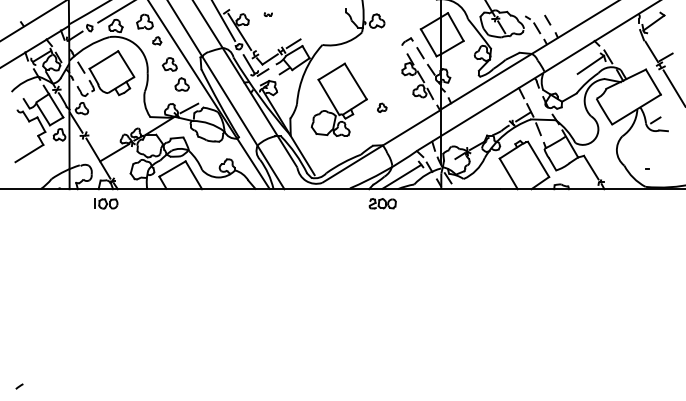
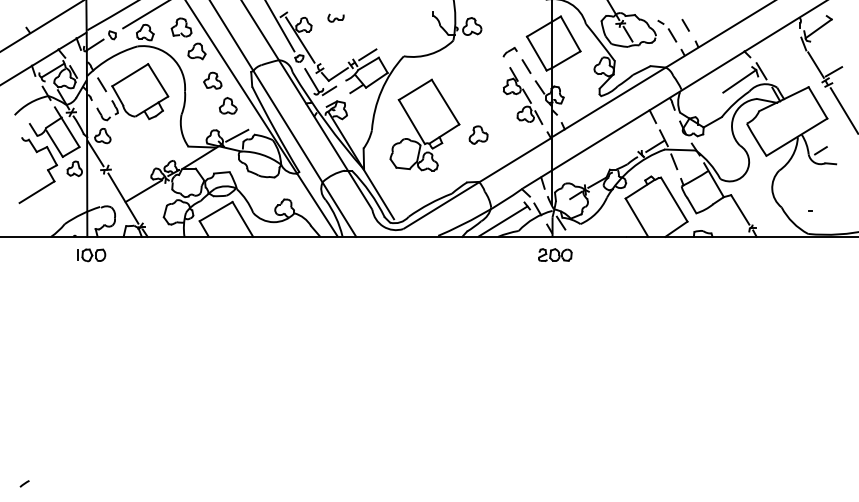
part: (267, 13) -> (335, 17), size x1.67
part: (156, 41) -> (196, 51), size x1.67
part: (382, 107) -> (478, 134), size x1.67
part: (382, 203) -> (555, 254), moved
part: (106, 204) -> (91, 255), moved

